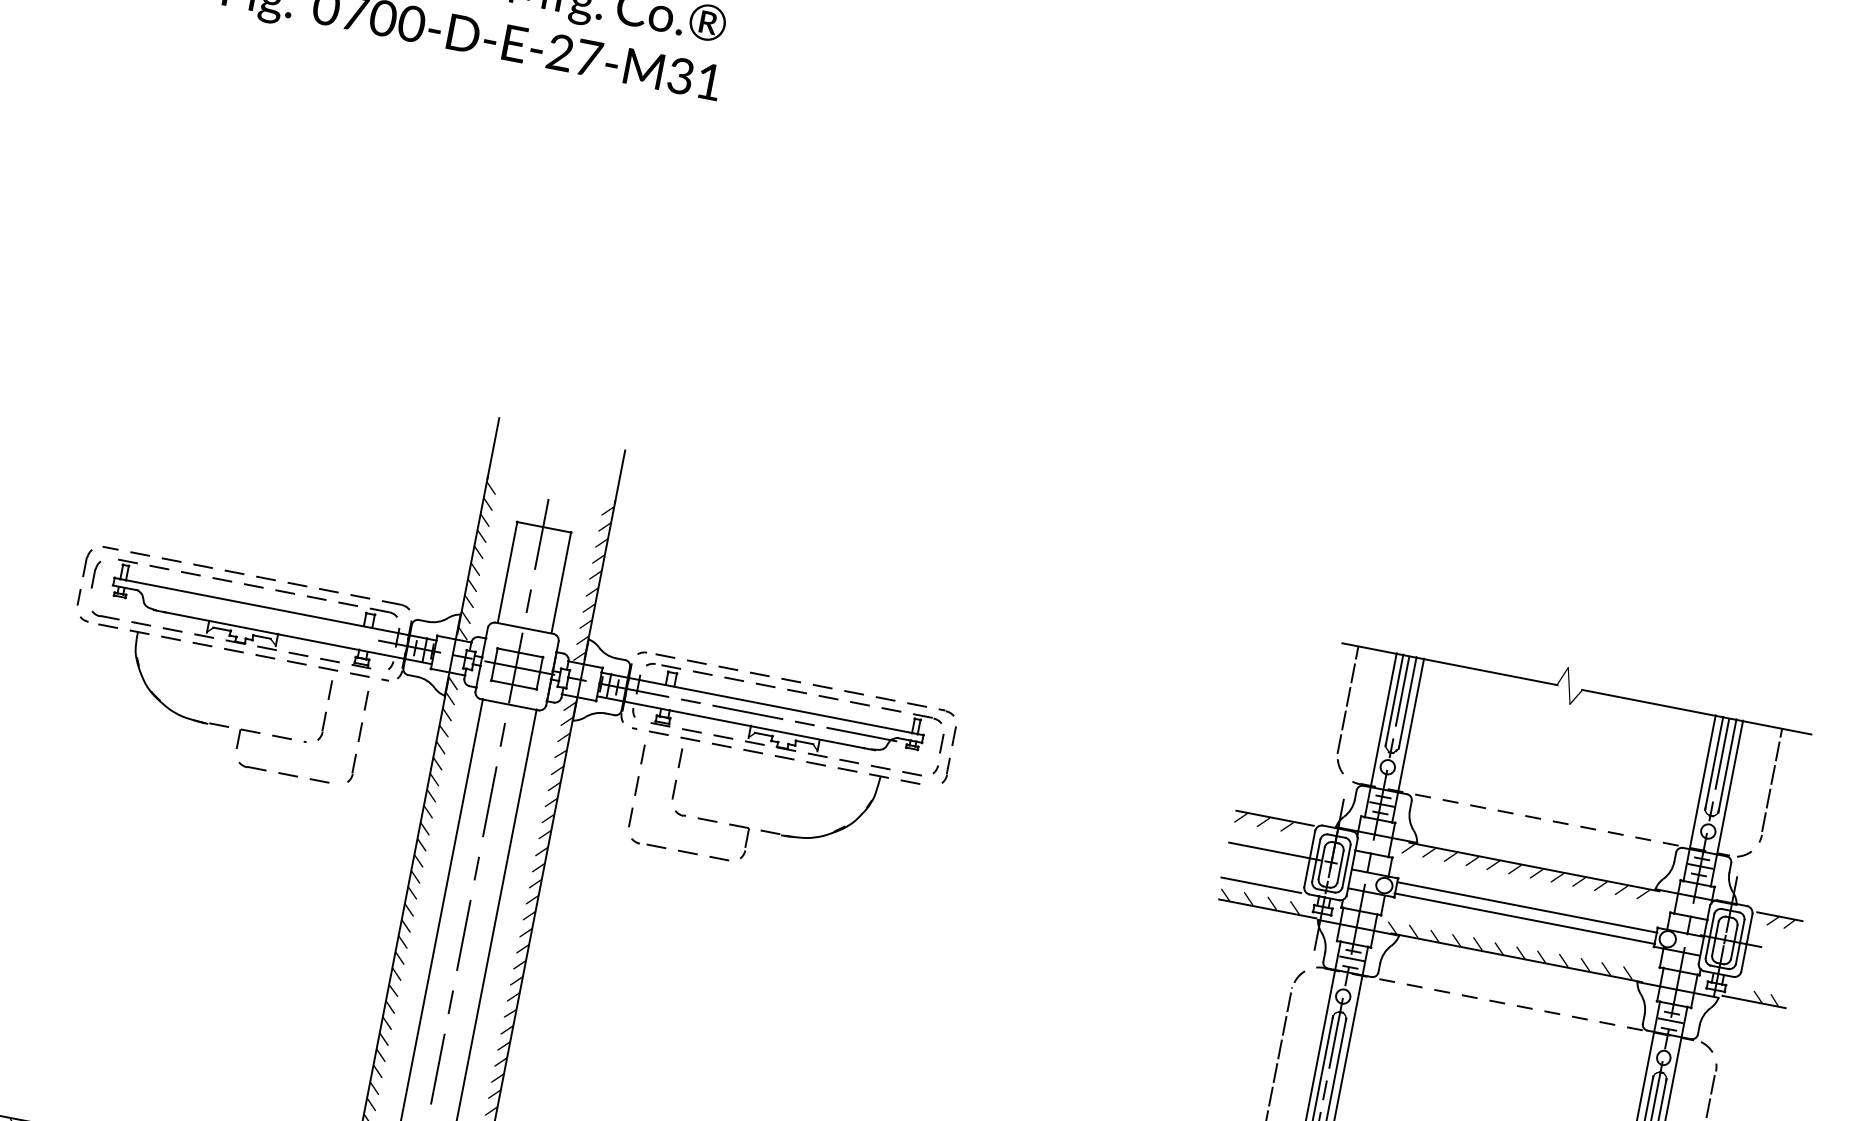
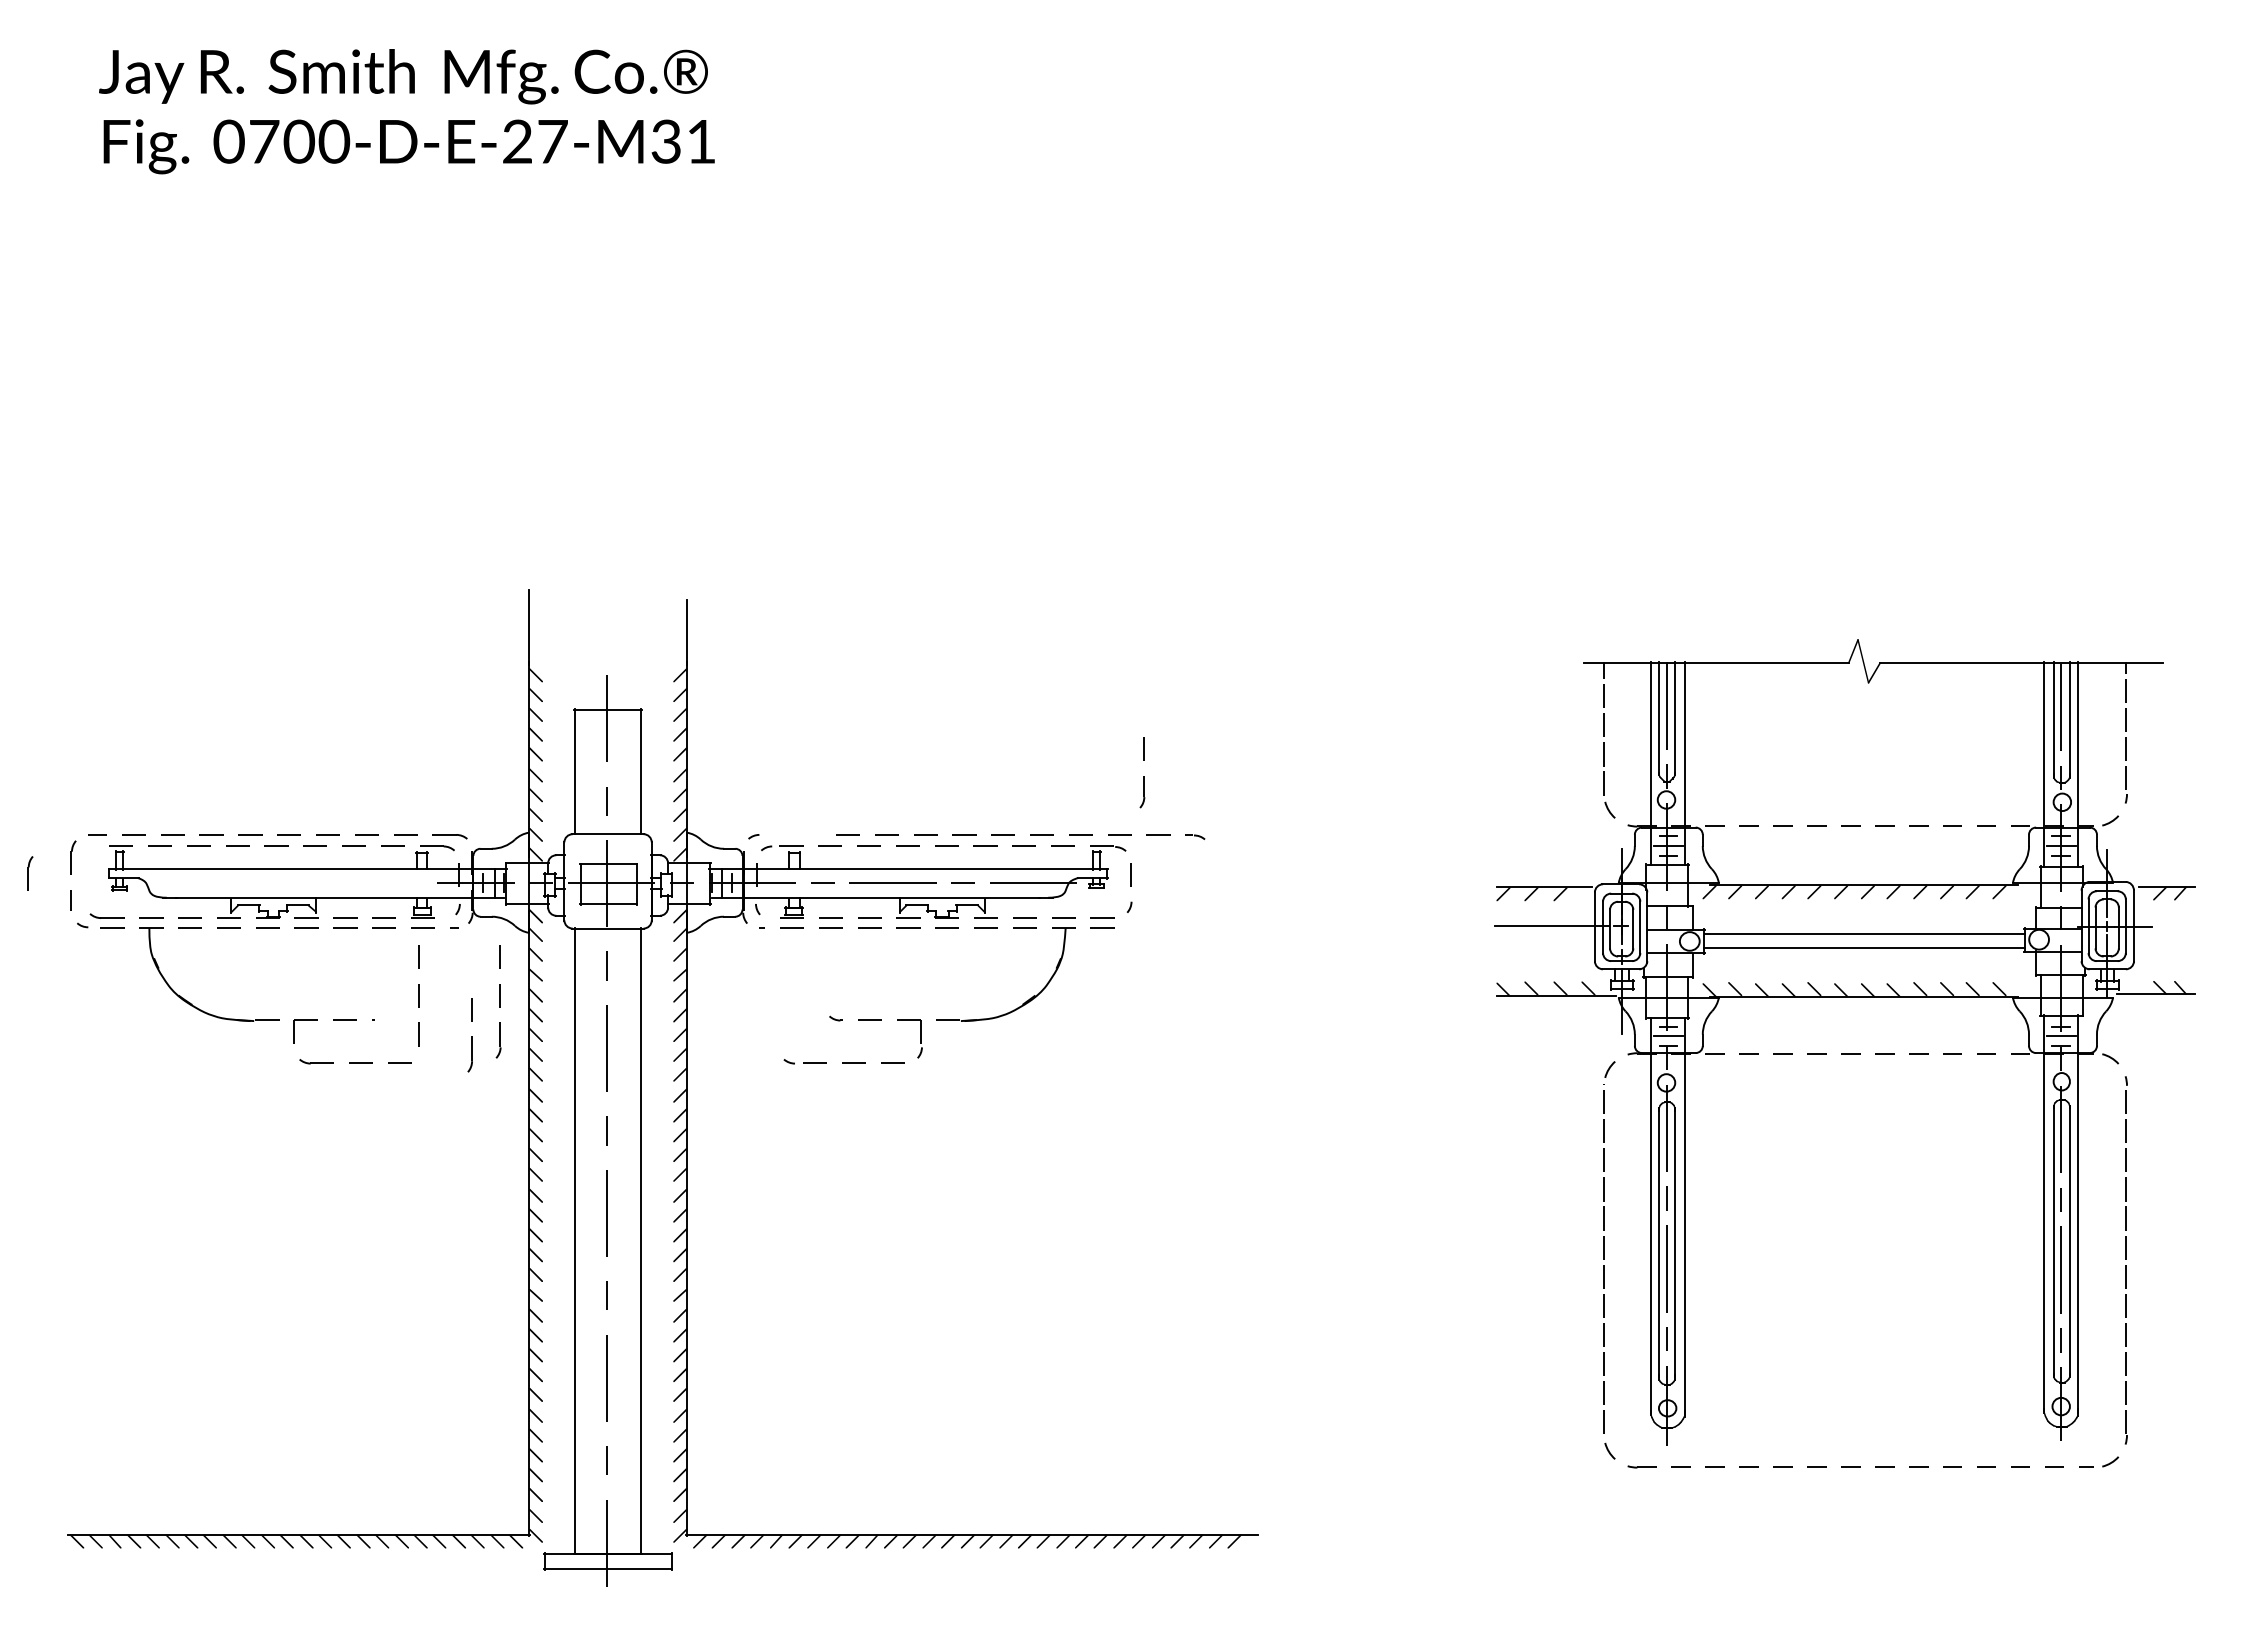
part: (96, 574) -> (30, 873), moved
part: (800, 682) -> (1014, 835), moved
part: (324, 710) -> (469, 1035), moved
part: (358, 736) -> (498, 1001), moved
part: (949, 754) -> (1142, 772), moved
line: (676, 779) -> (823, 979), removed
line: (636, 785) -> (418, 995), moved
line: (1261, 885) -> (1543, 969), removed

